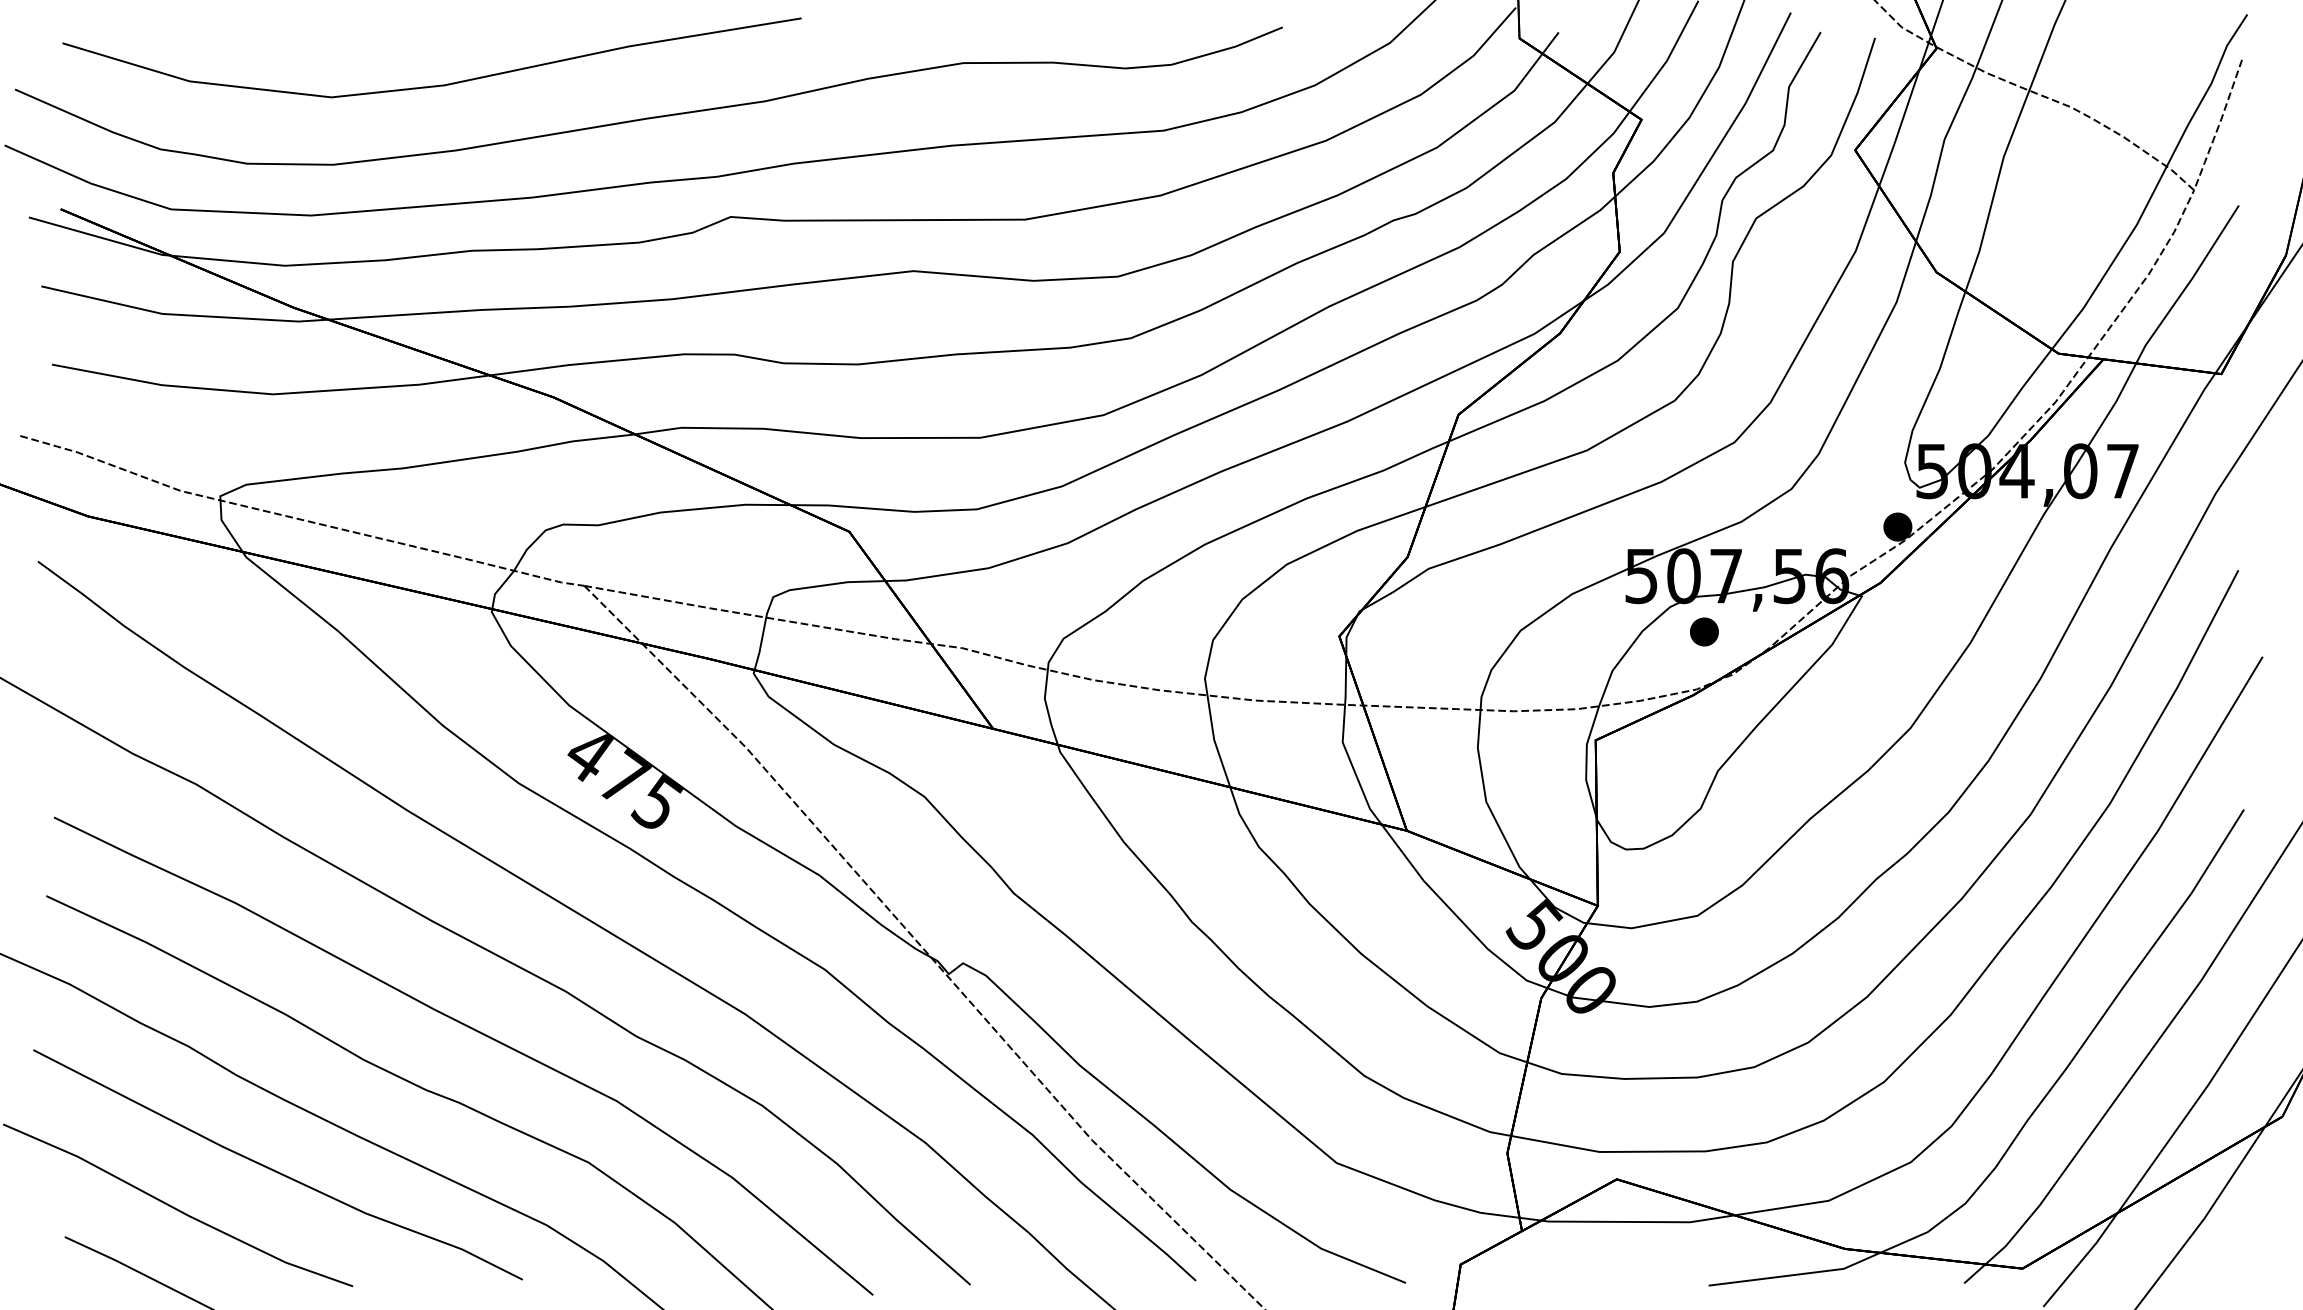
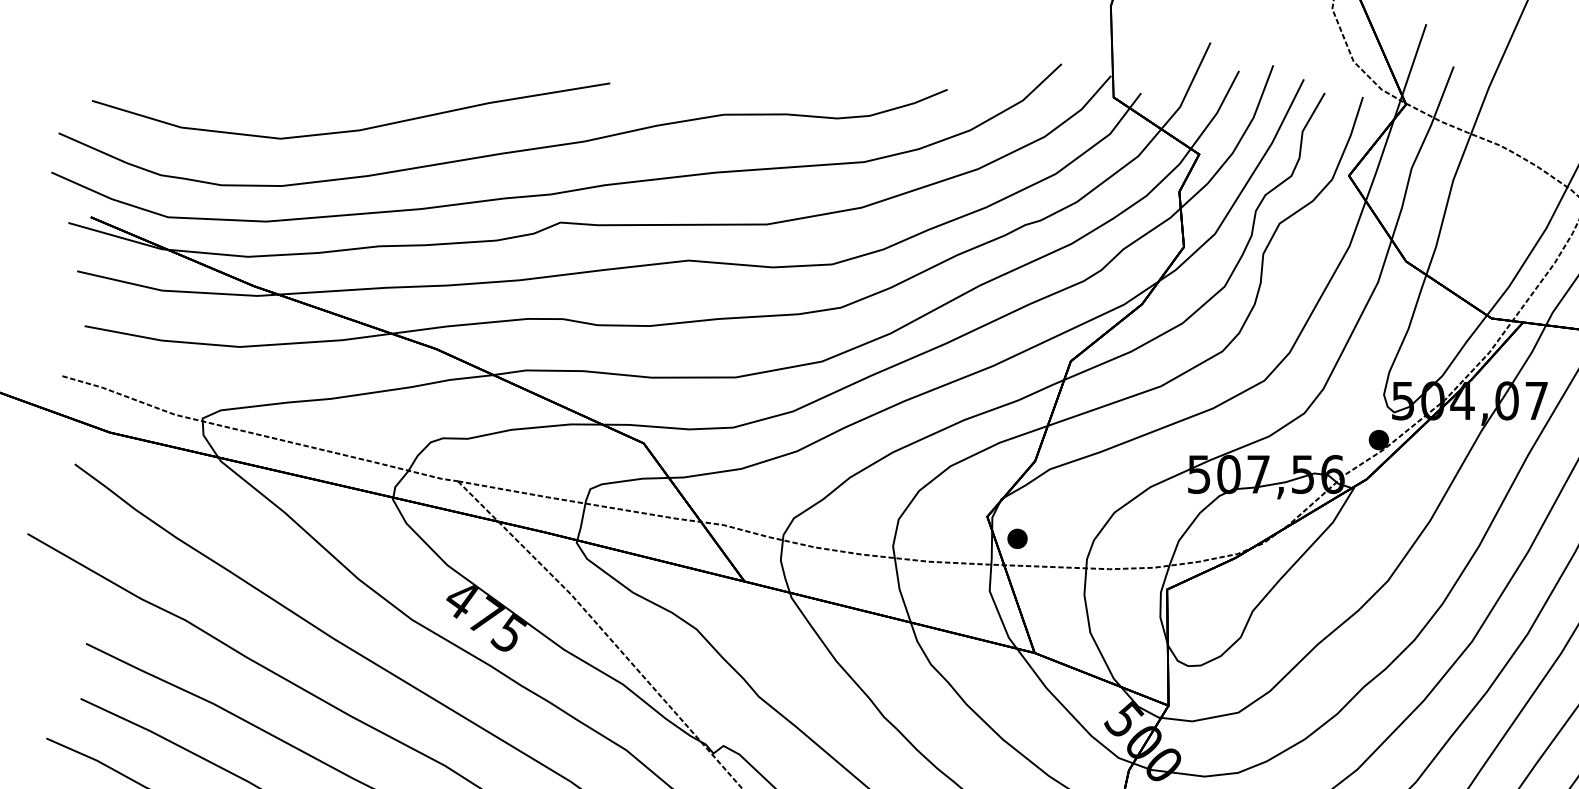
part: (1704, 631) -> (1017, 538), moved

